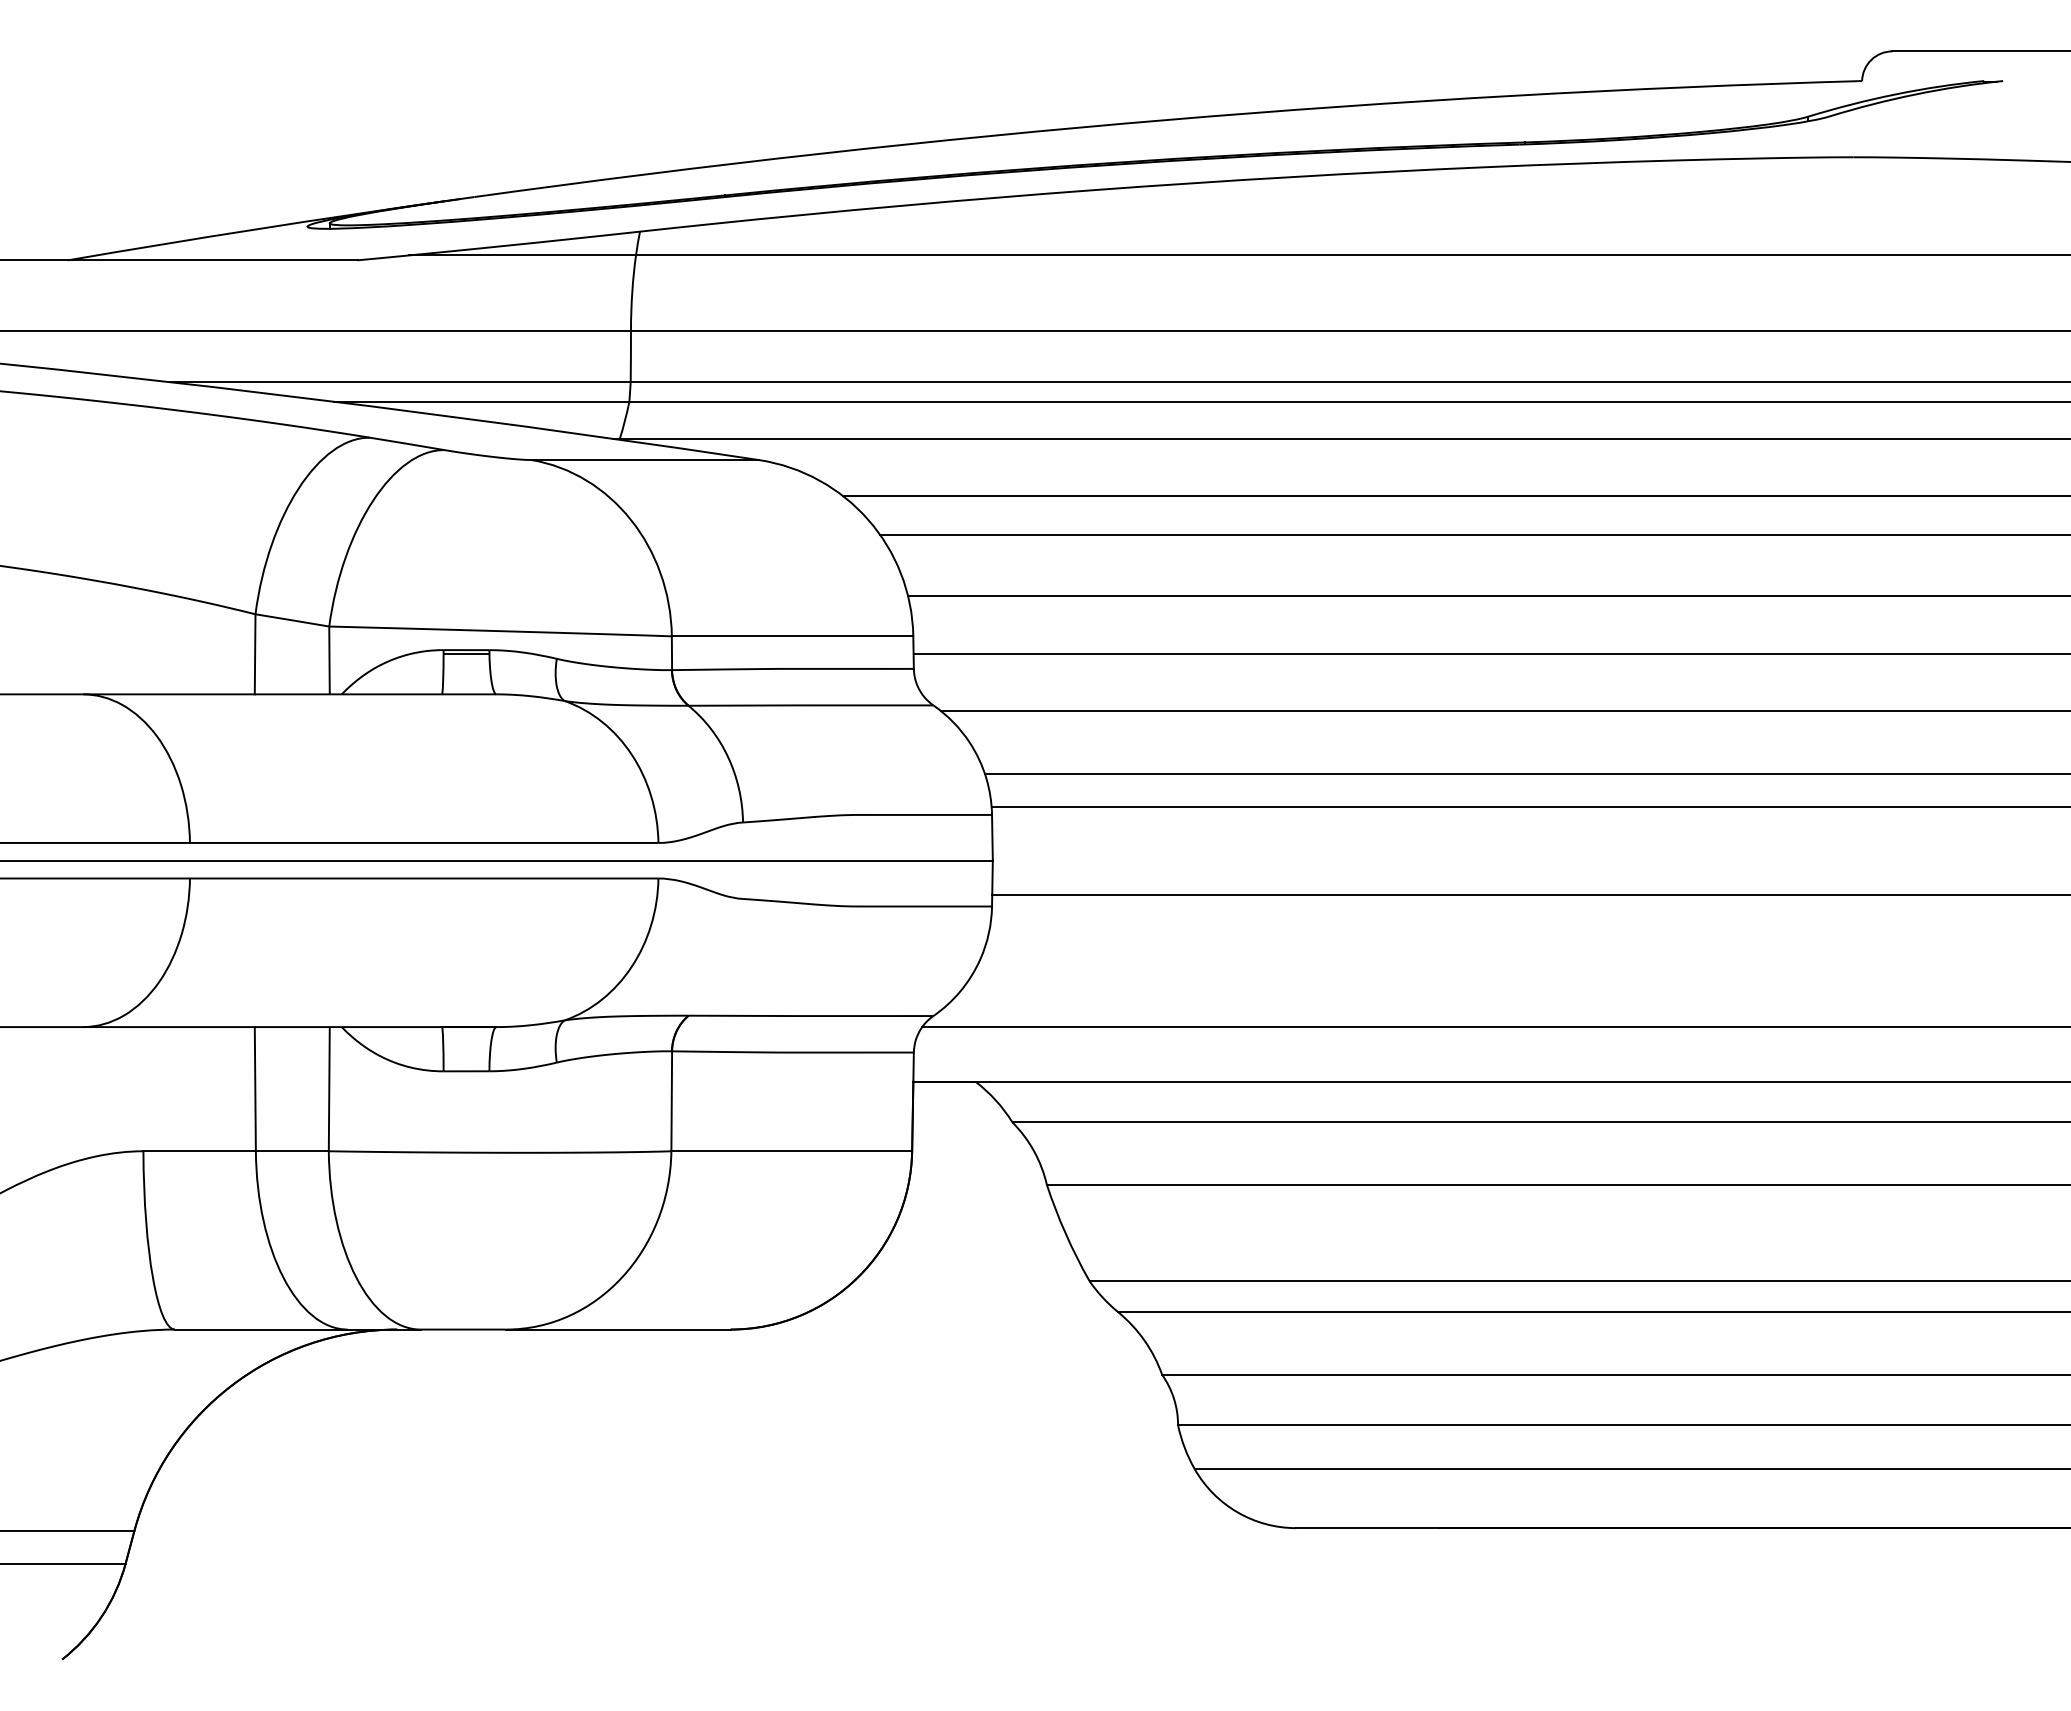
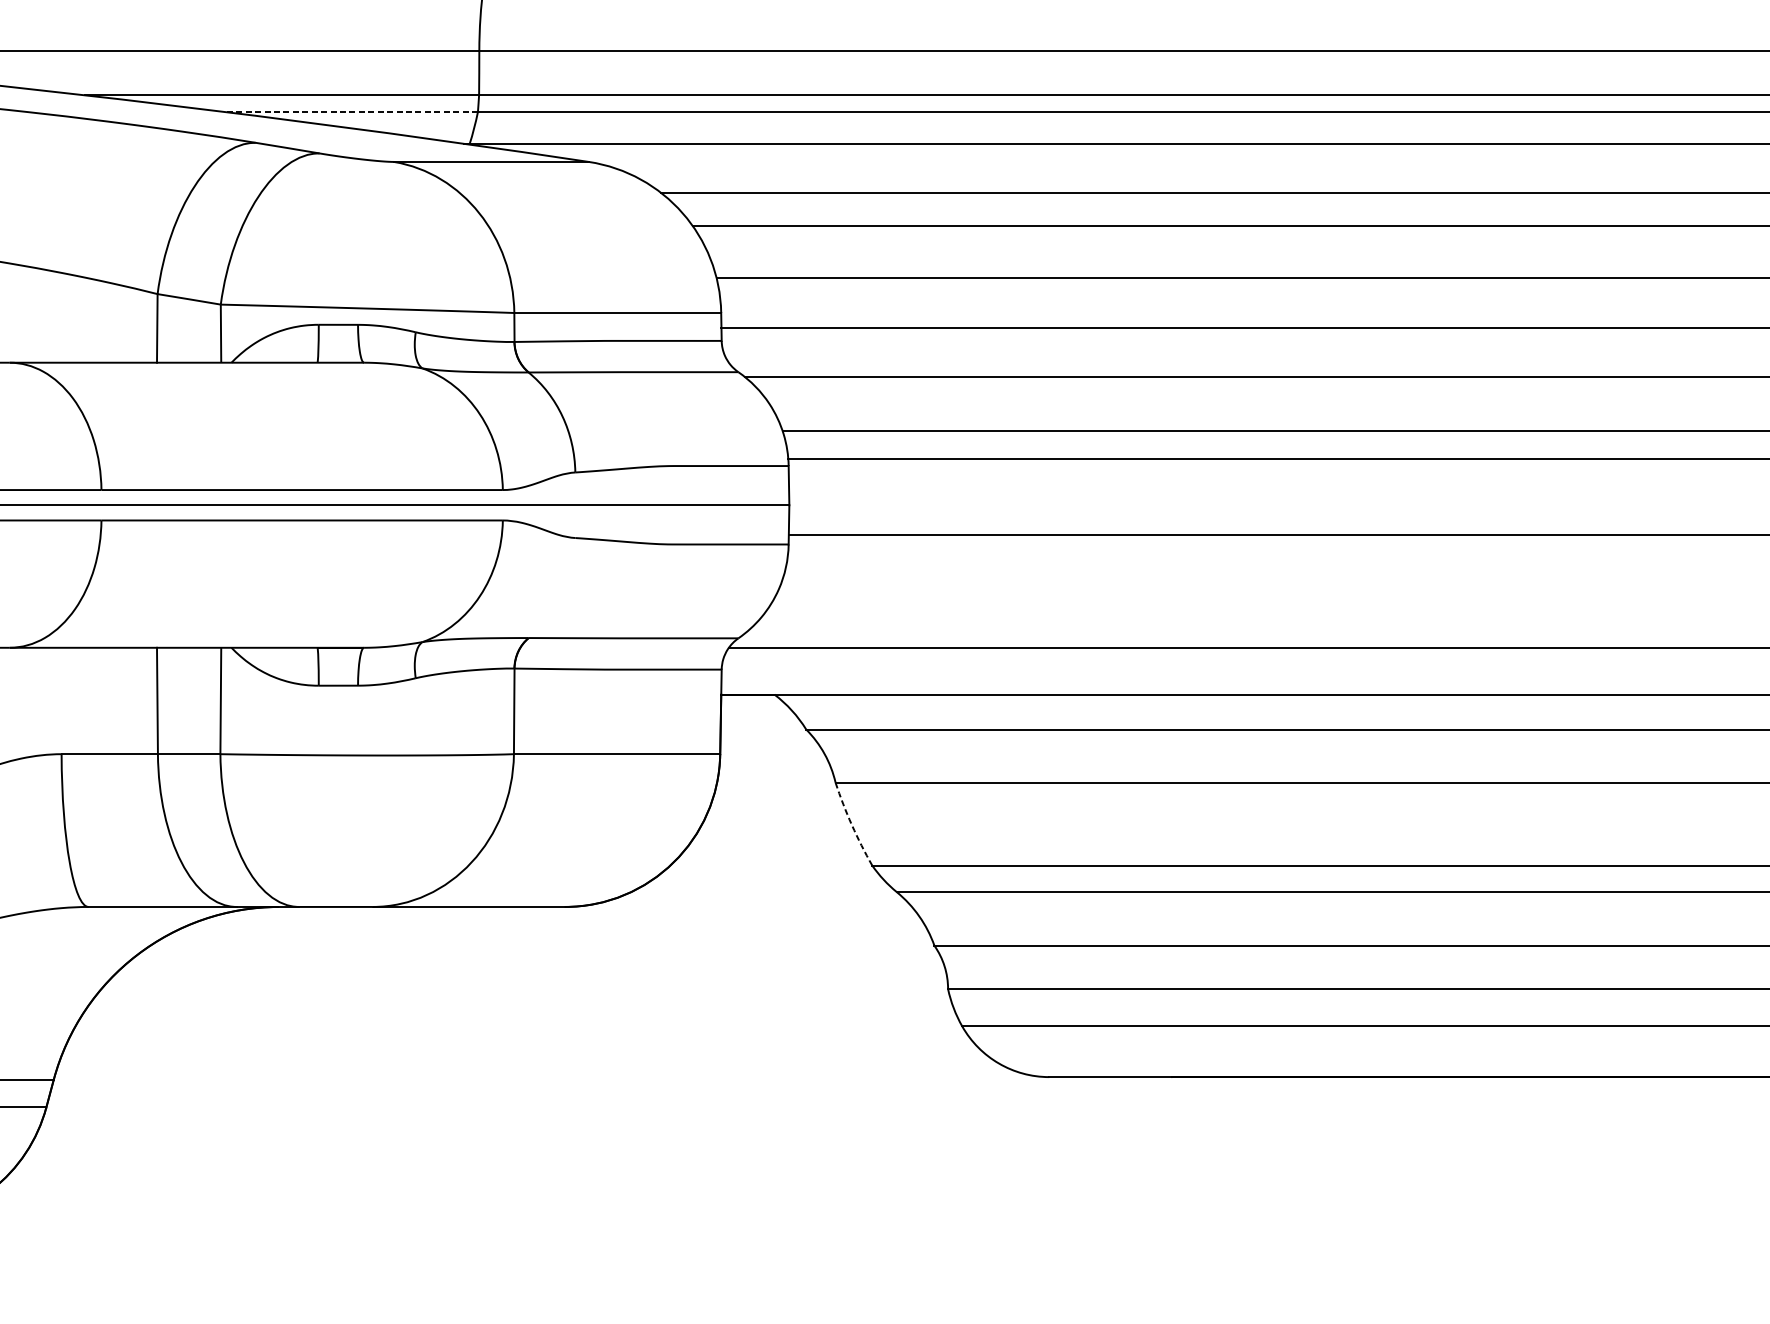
line: (481, 401) -> (351, 111), solid -> dashed
line: (466, 653) -> (338, 327), removed
arc: (1065, 1233) -> (851, 824), solid -> dashed

